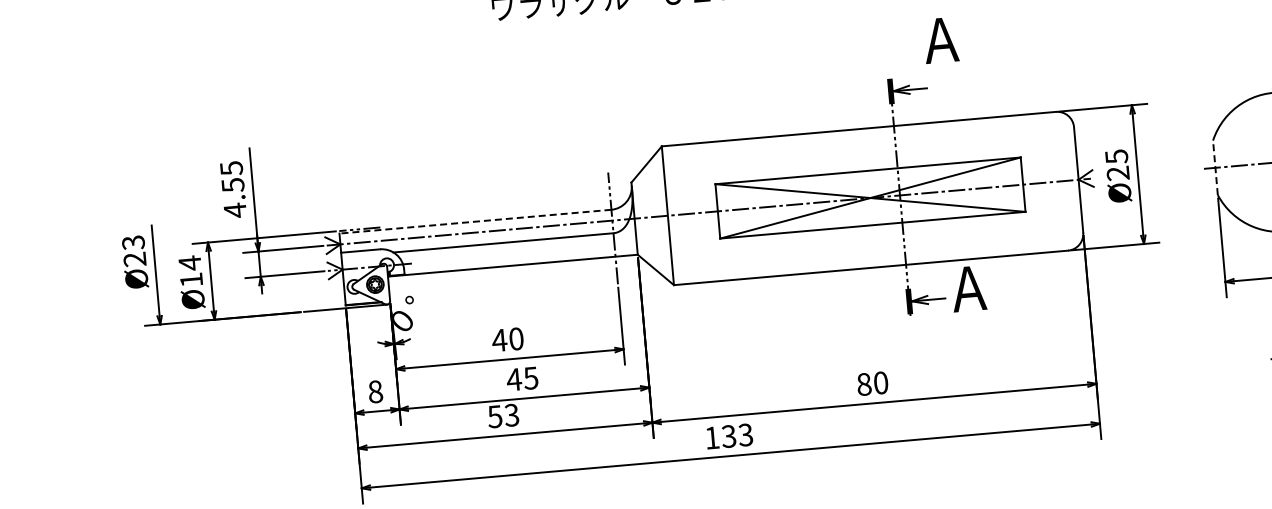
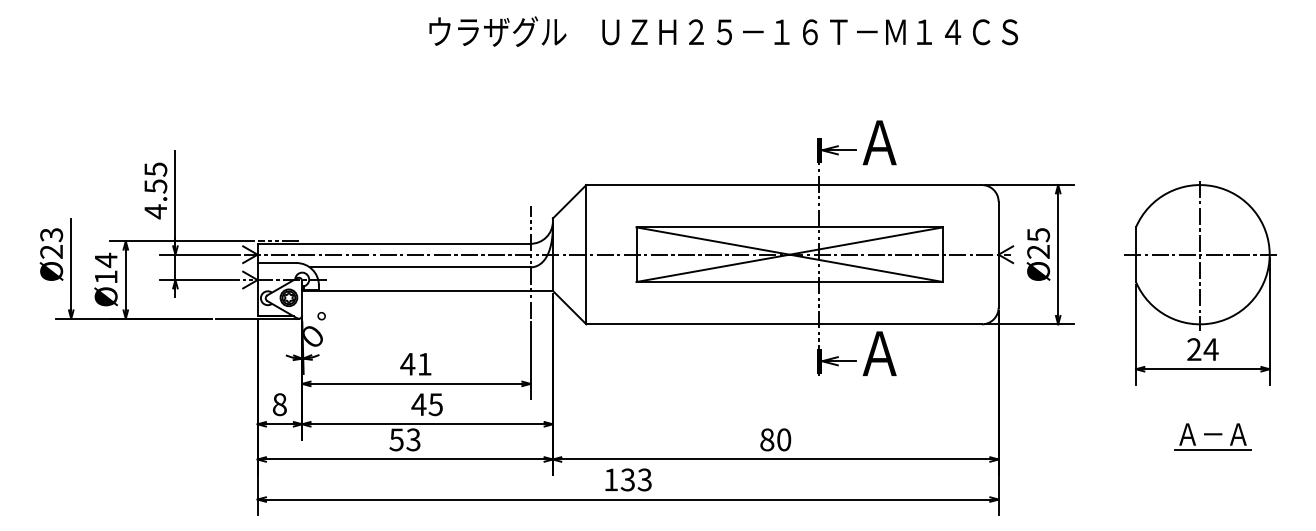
text: (940, 40) -> (879, 142), moved
line: (1214, 167) -> (1135, 254), dashed -> solid
line: (475, 221) -> (394, 243), dashed -> solid
text: (516, 338) -> (424, 363), 40 -> 41

